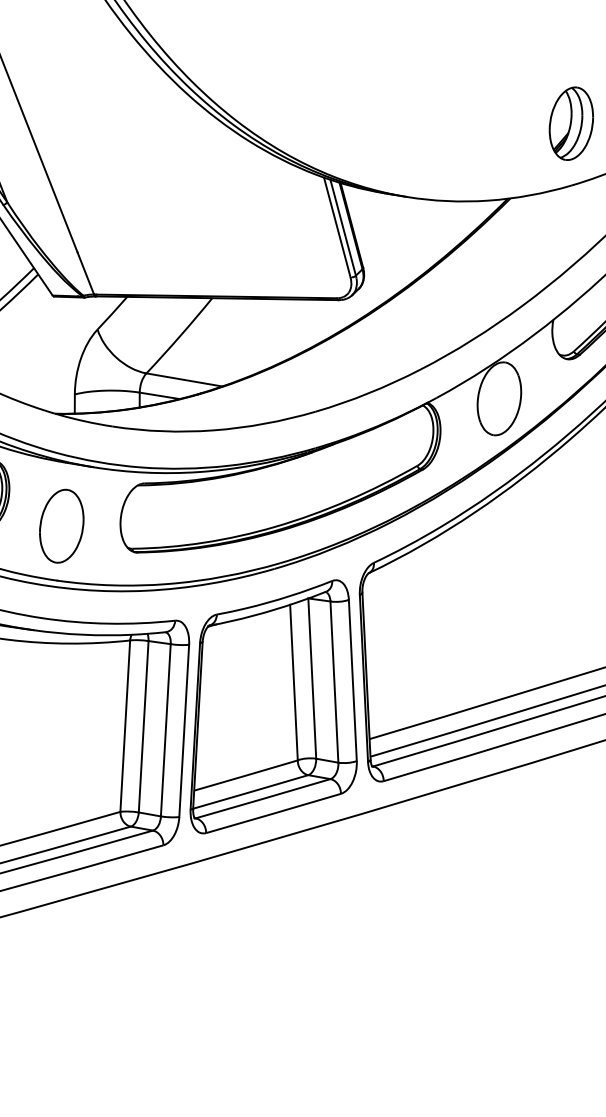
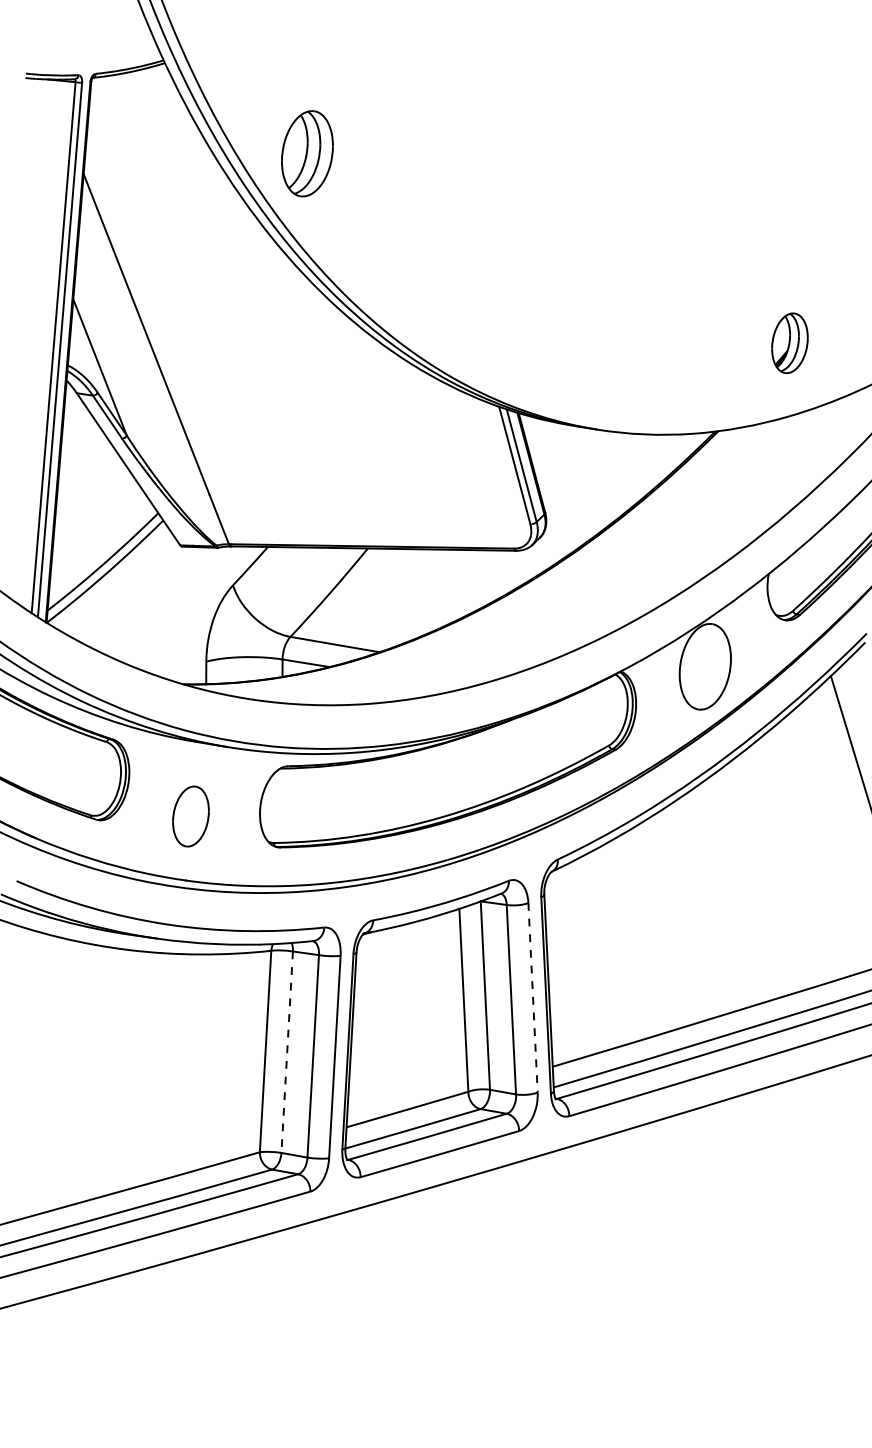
part: (571, 122) -> (789, 342), size x0.7
part: (61, 526) -> (190, 816), size x0.7
line: (353, 680) -> (533, 997), solid -> dashed
line: (143, 727) -> (287, 1052), solid -> dashed

